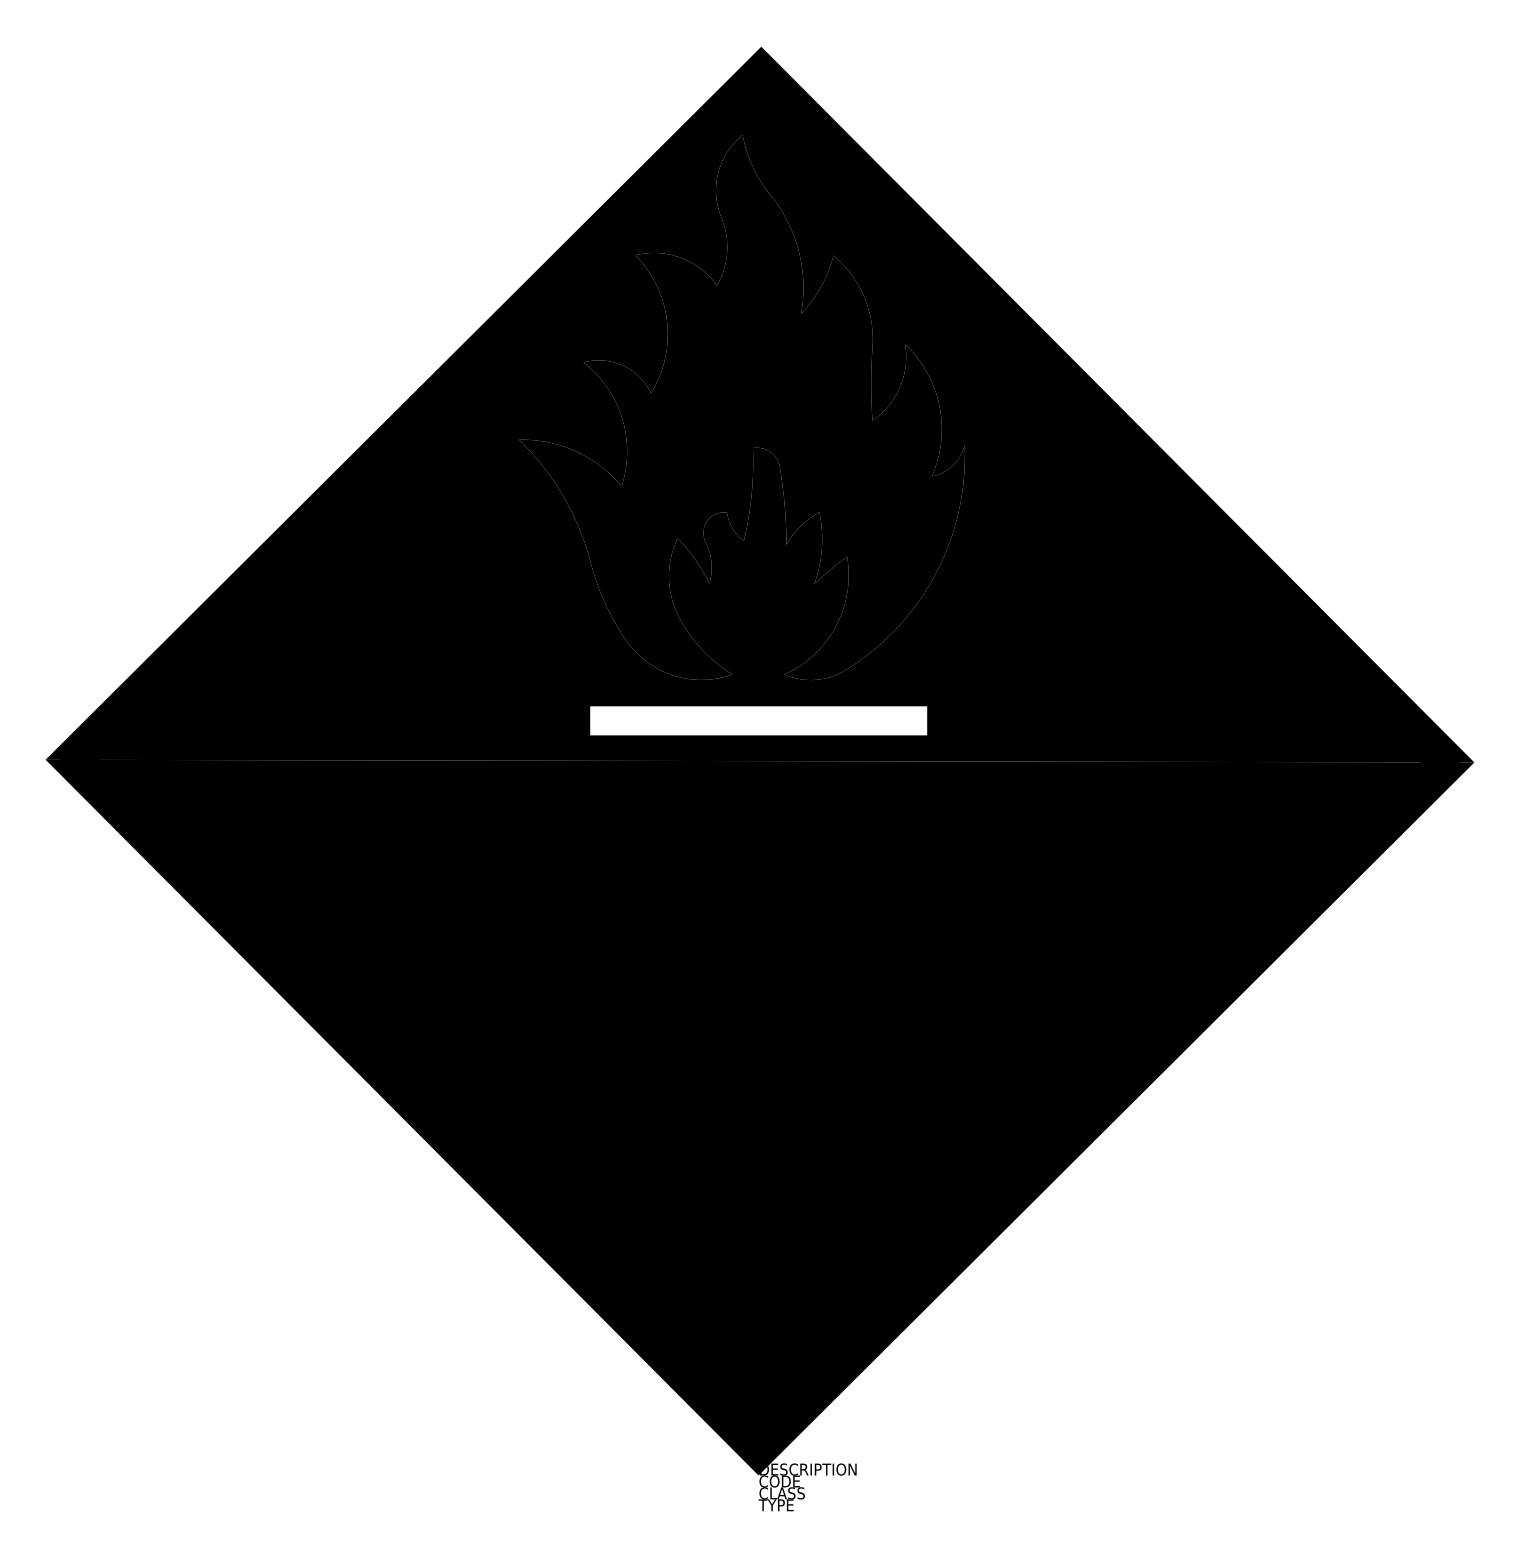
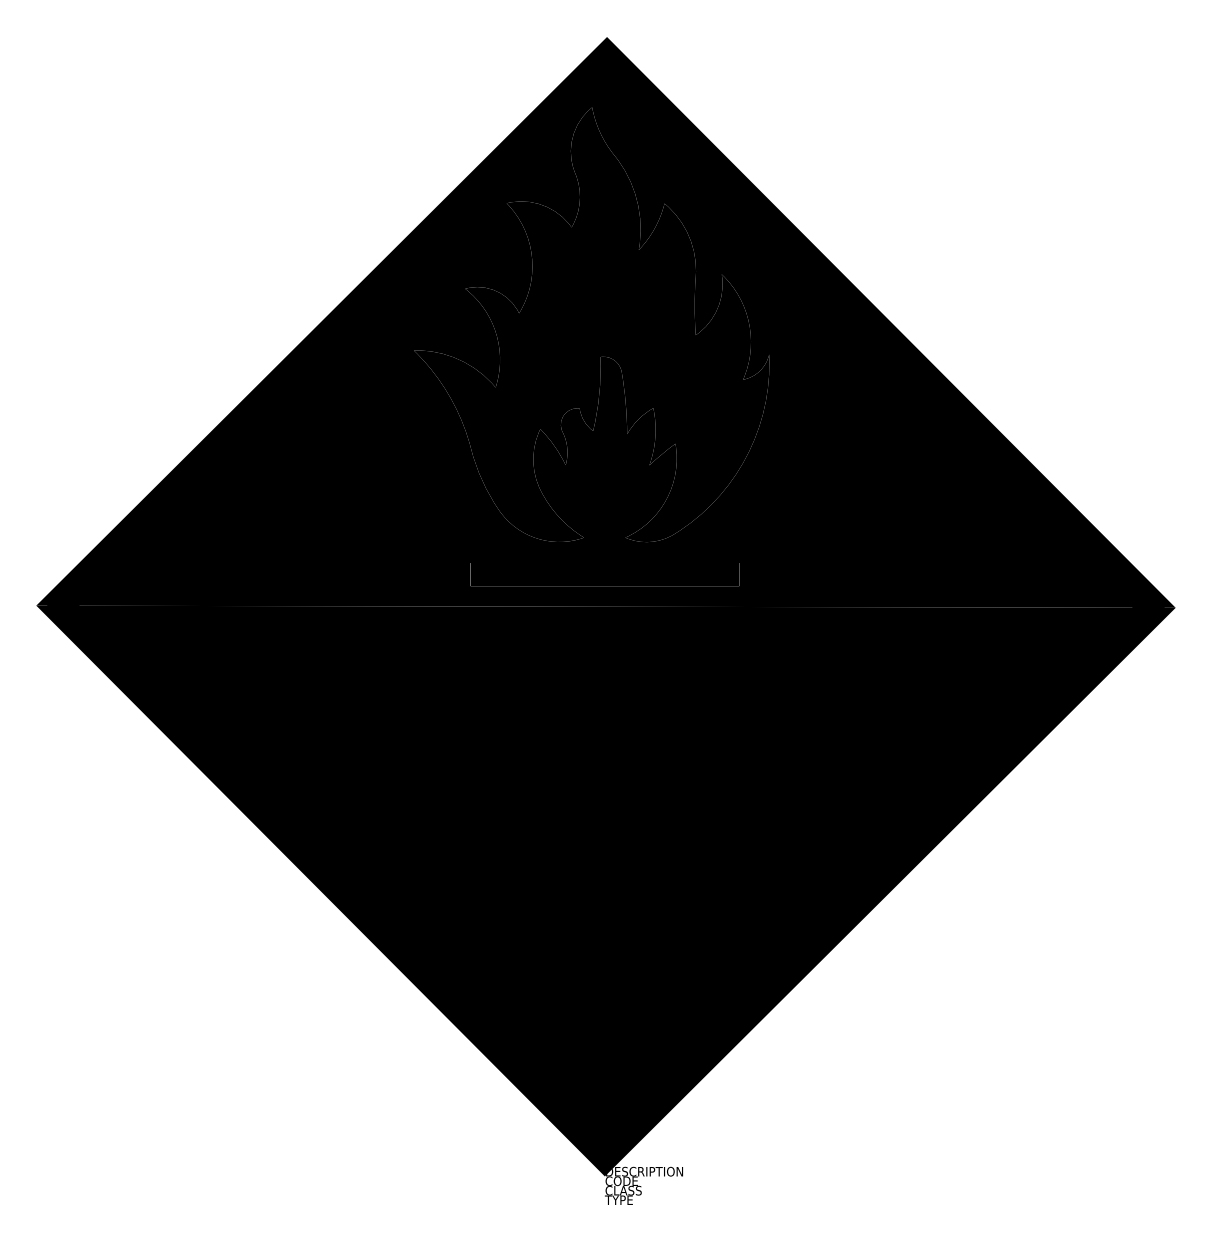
fill: (758, 720) -> (604, 574), added

